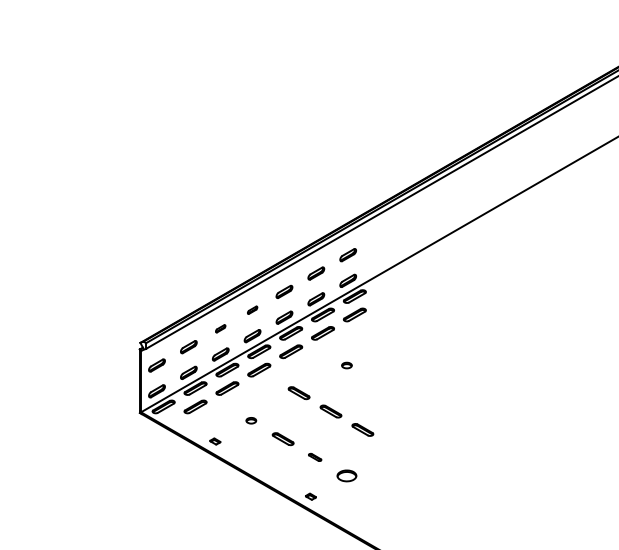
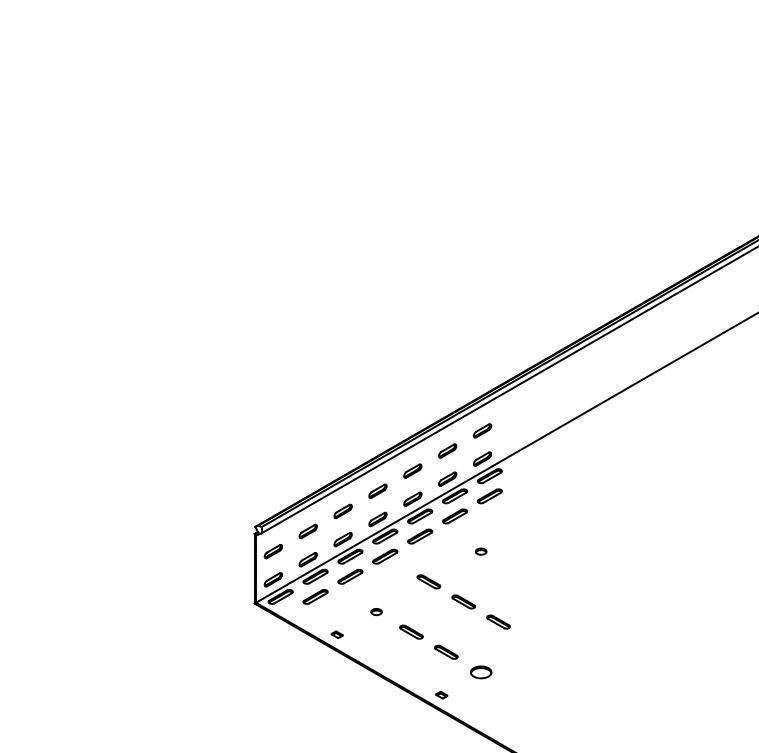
part: (252, 309) -> (377, 490), size x1.67
part: (220, 328) -> (342, 511), size x1.67
part: (315, 456) -> (446, 651), size x1.67

